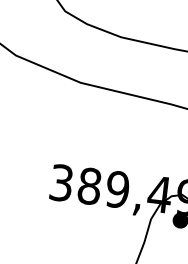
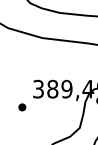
part: (25, 215) -> (22, 107), added

